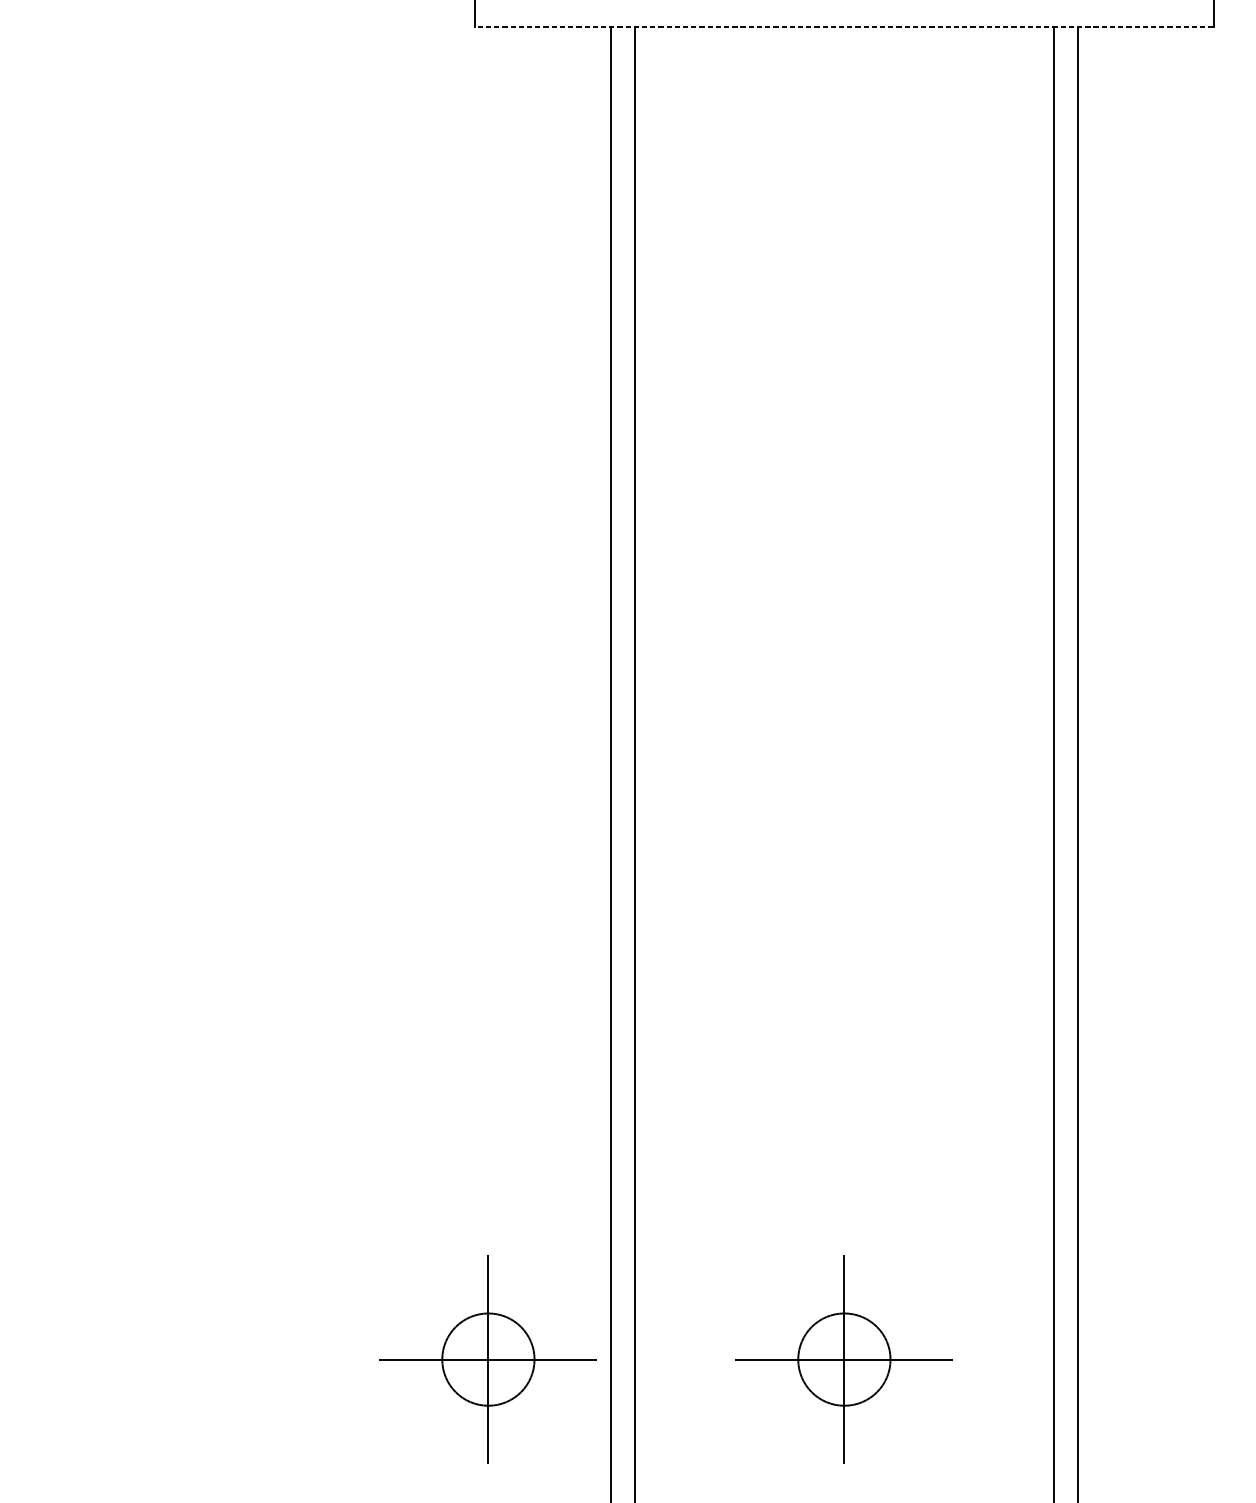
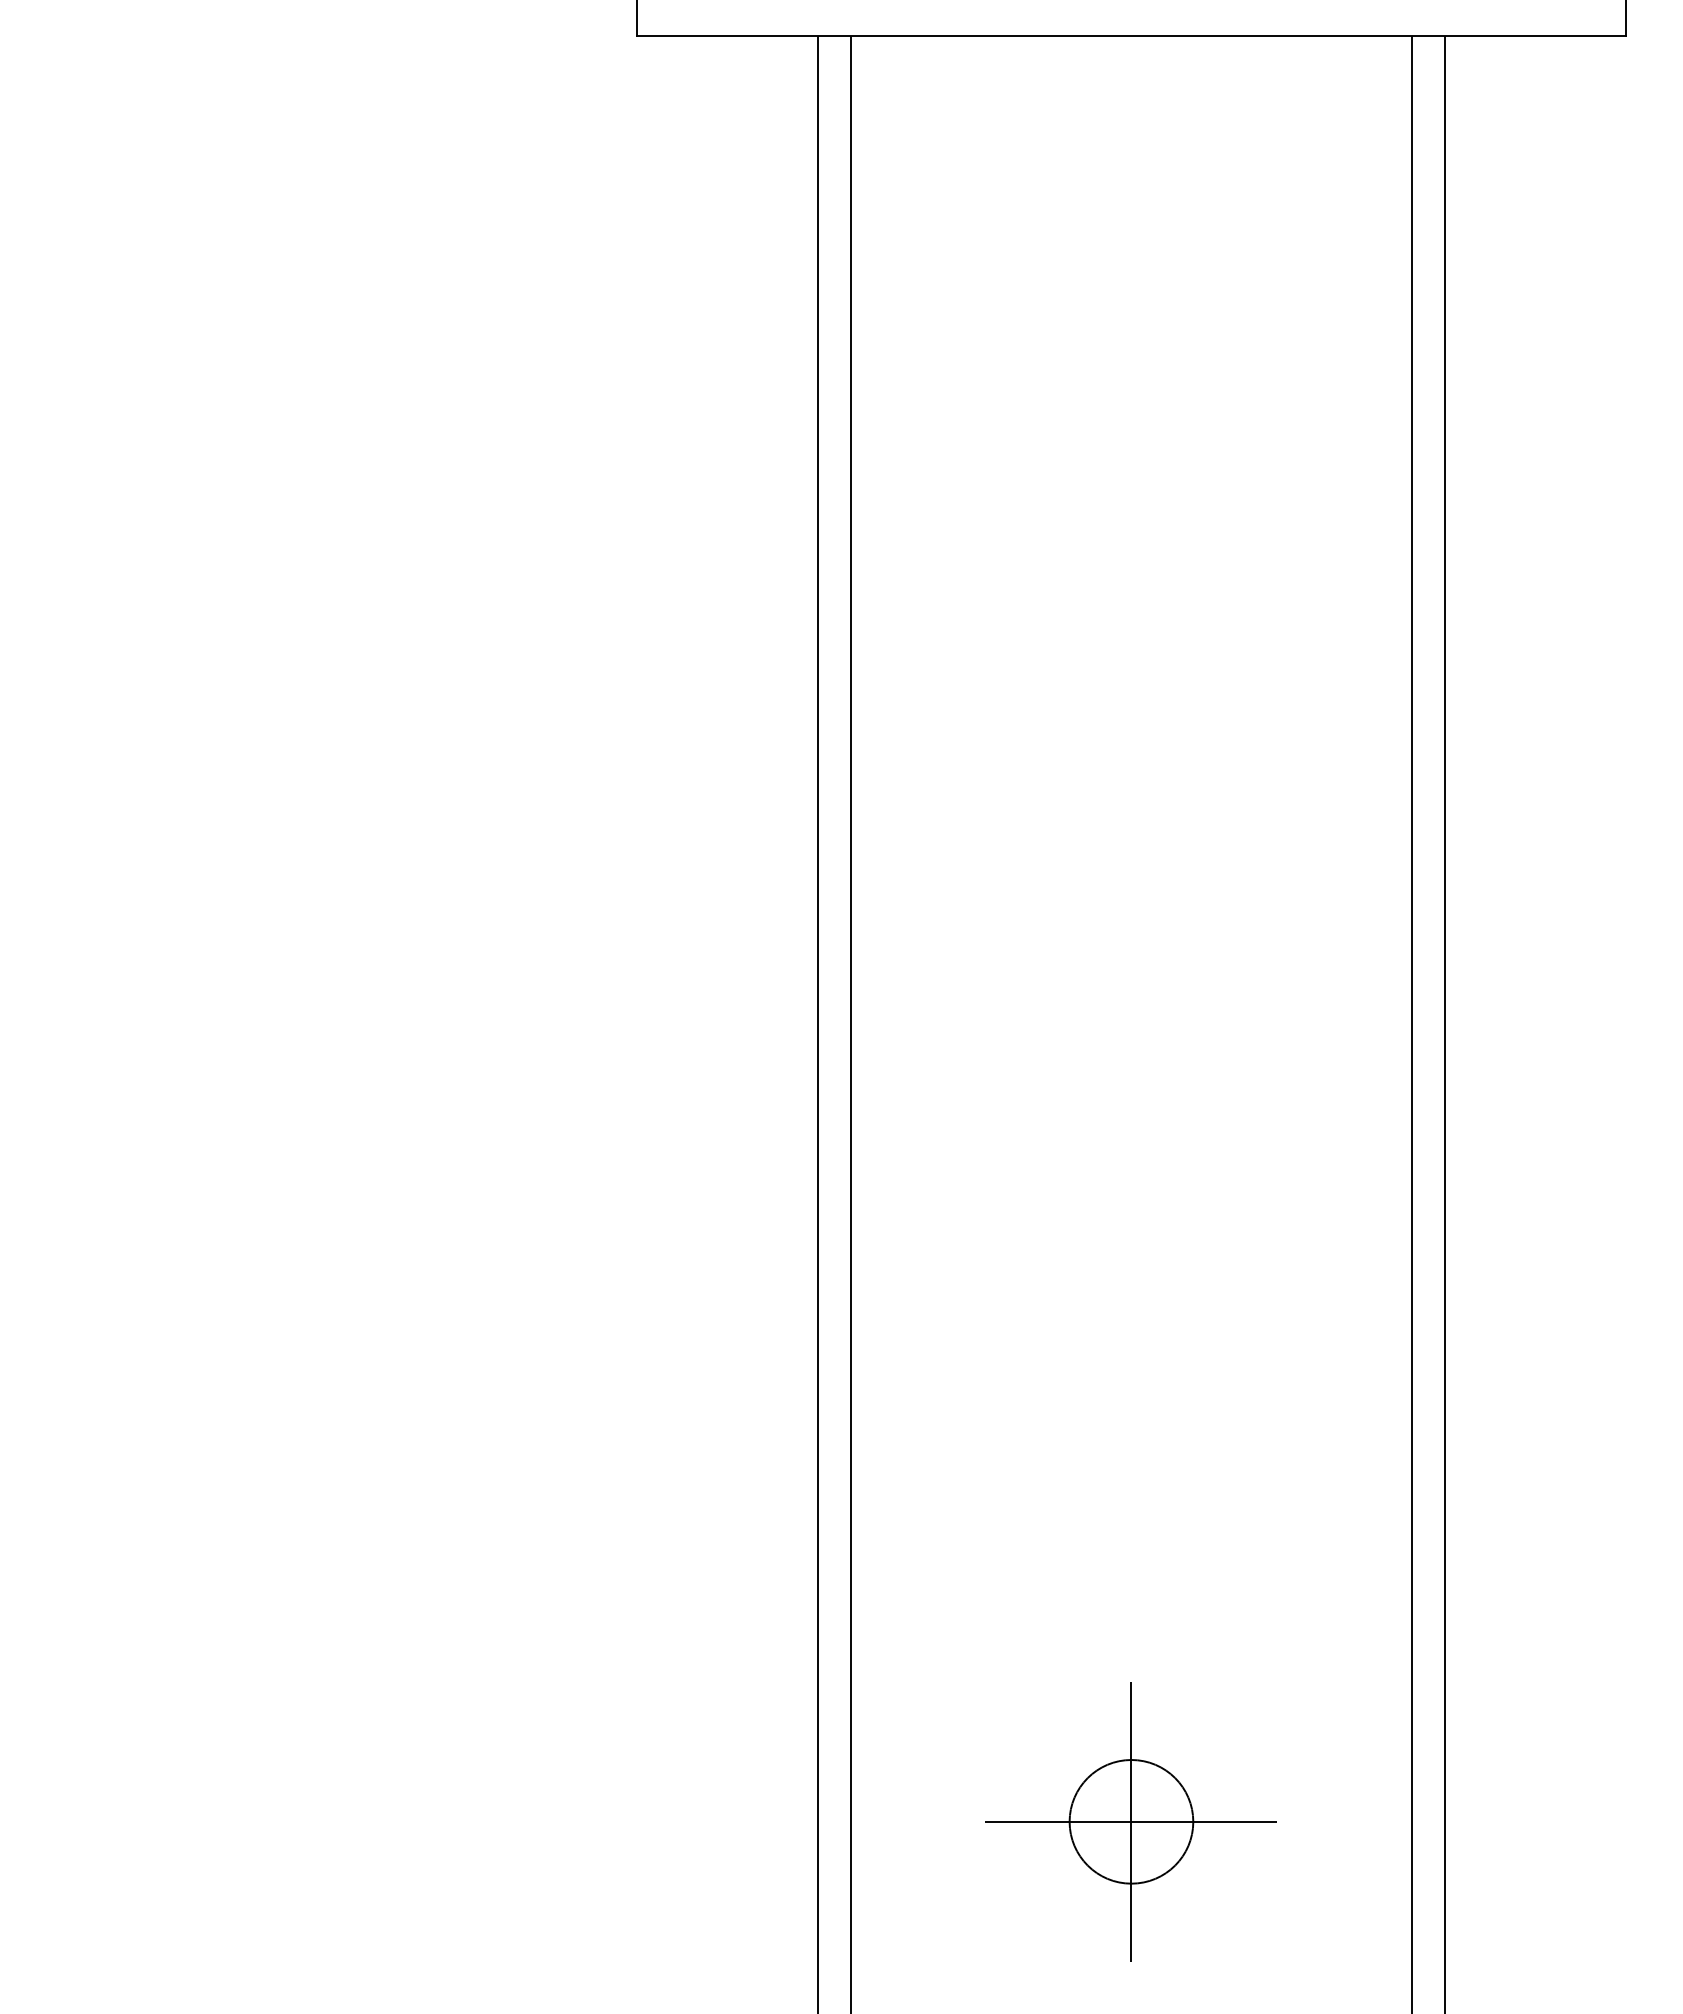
line: (844, 26) -> (1131, 35), dashed -> solid
part: (487, 1359) -> (653, 1821), removed

